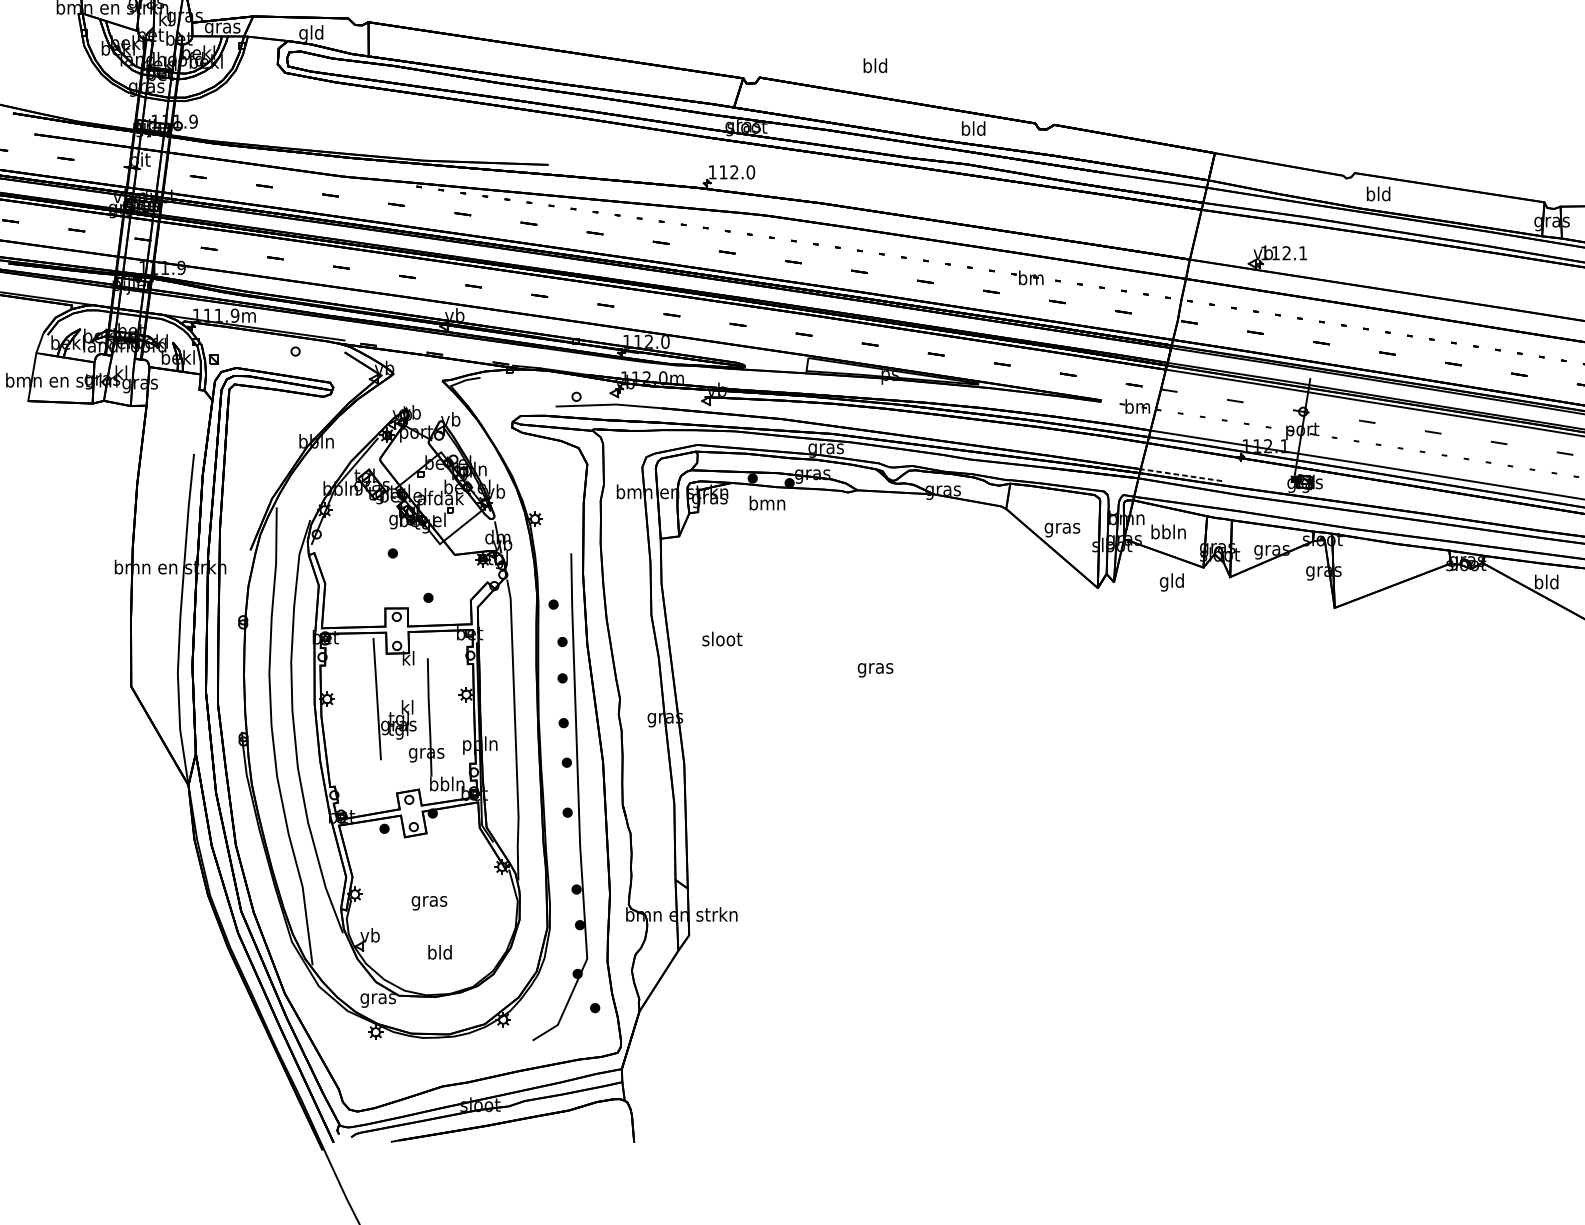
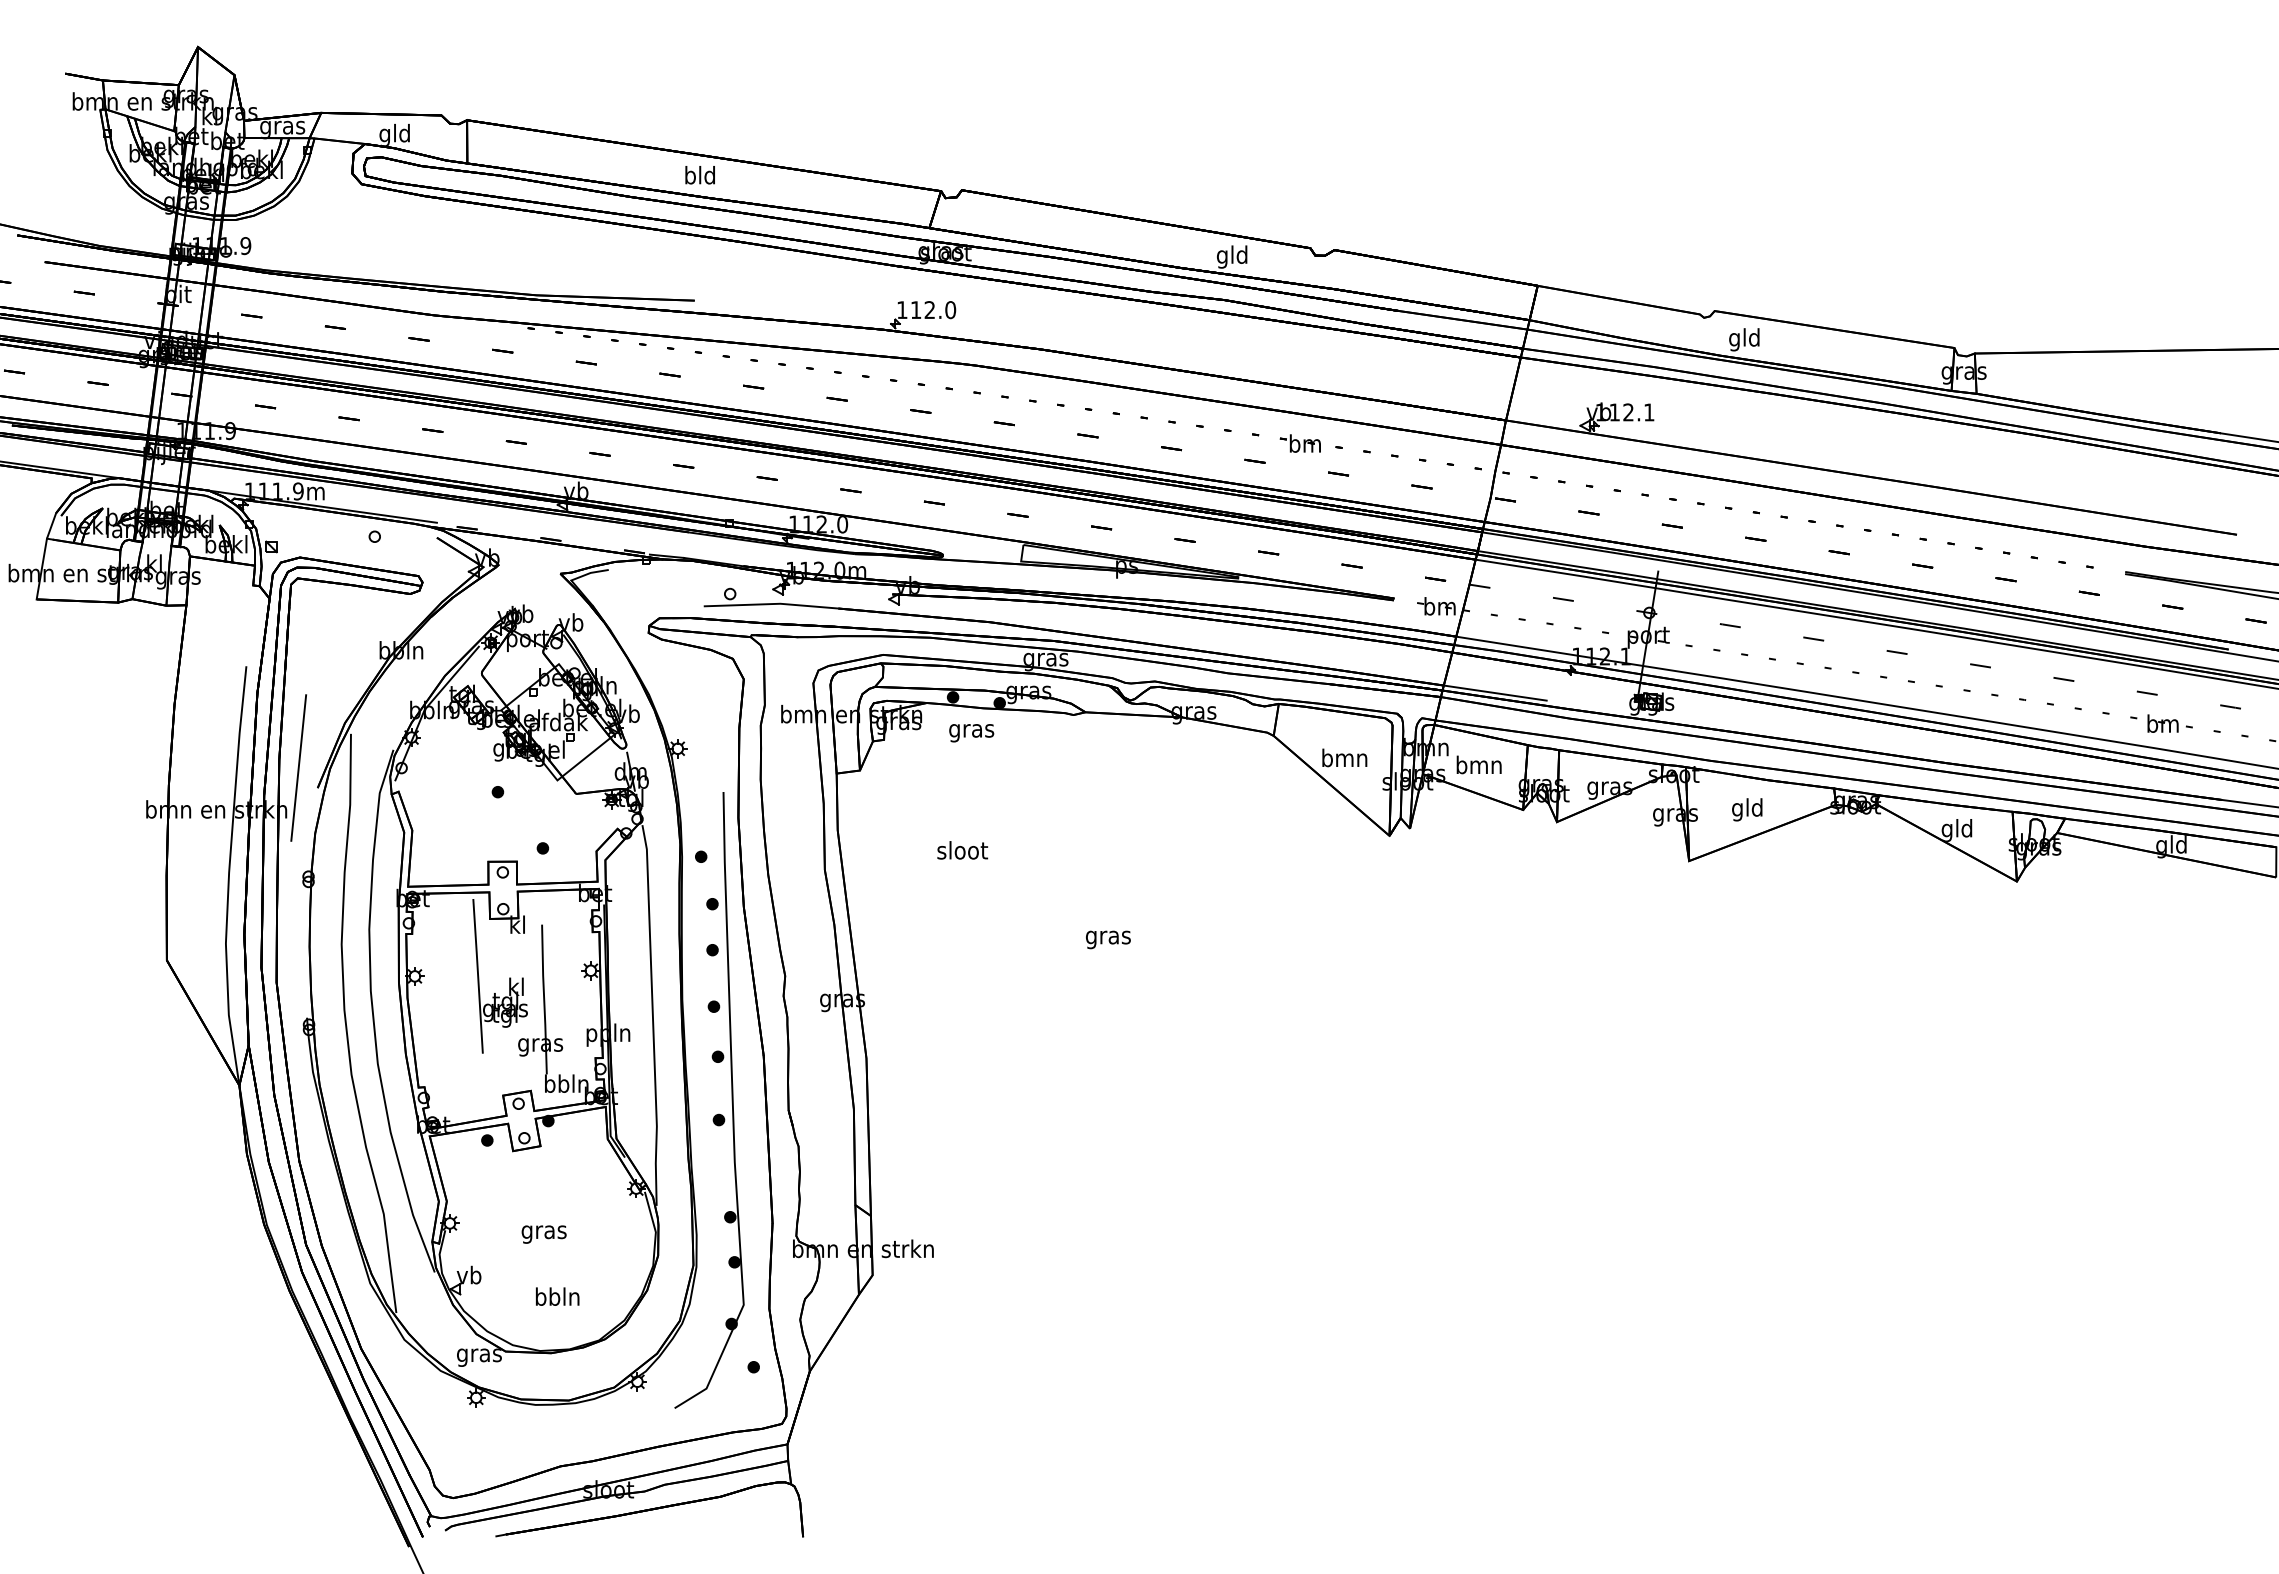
text: (874, 65) -> (699, 175), moved
text: (965, 129) -> (1222, 256), bld -> gld
text: (1370, 195) -> (1734, 339), bld -> gld
line: (1181, 475) -> (1495, 693), dashed -> solid
text: (767, 504) -> (971, 730), bmn -> gras
text: (1062, 527) -> (1344, 759), gras -> bmn
text: (1168, 531) -> (1478, 764), bbln -> bmn
line: (235, 533) -> (298, 767), added
text: (1172, 582) -> (1747, 809), moved
text: (1538, 583) -> (1947, 830), bld -> gld
text: (722, 639) -> (962, 850), moved
text: (440, 952) -> (557, 1296), bld -> bbln

